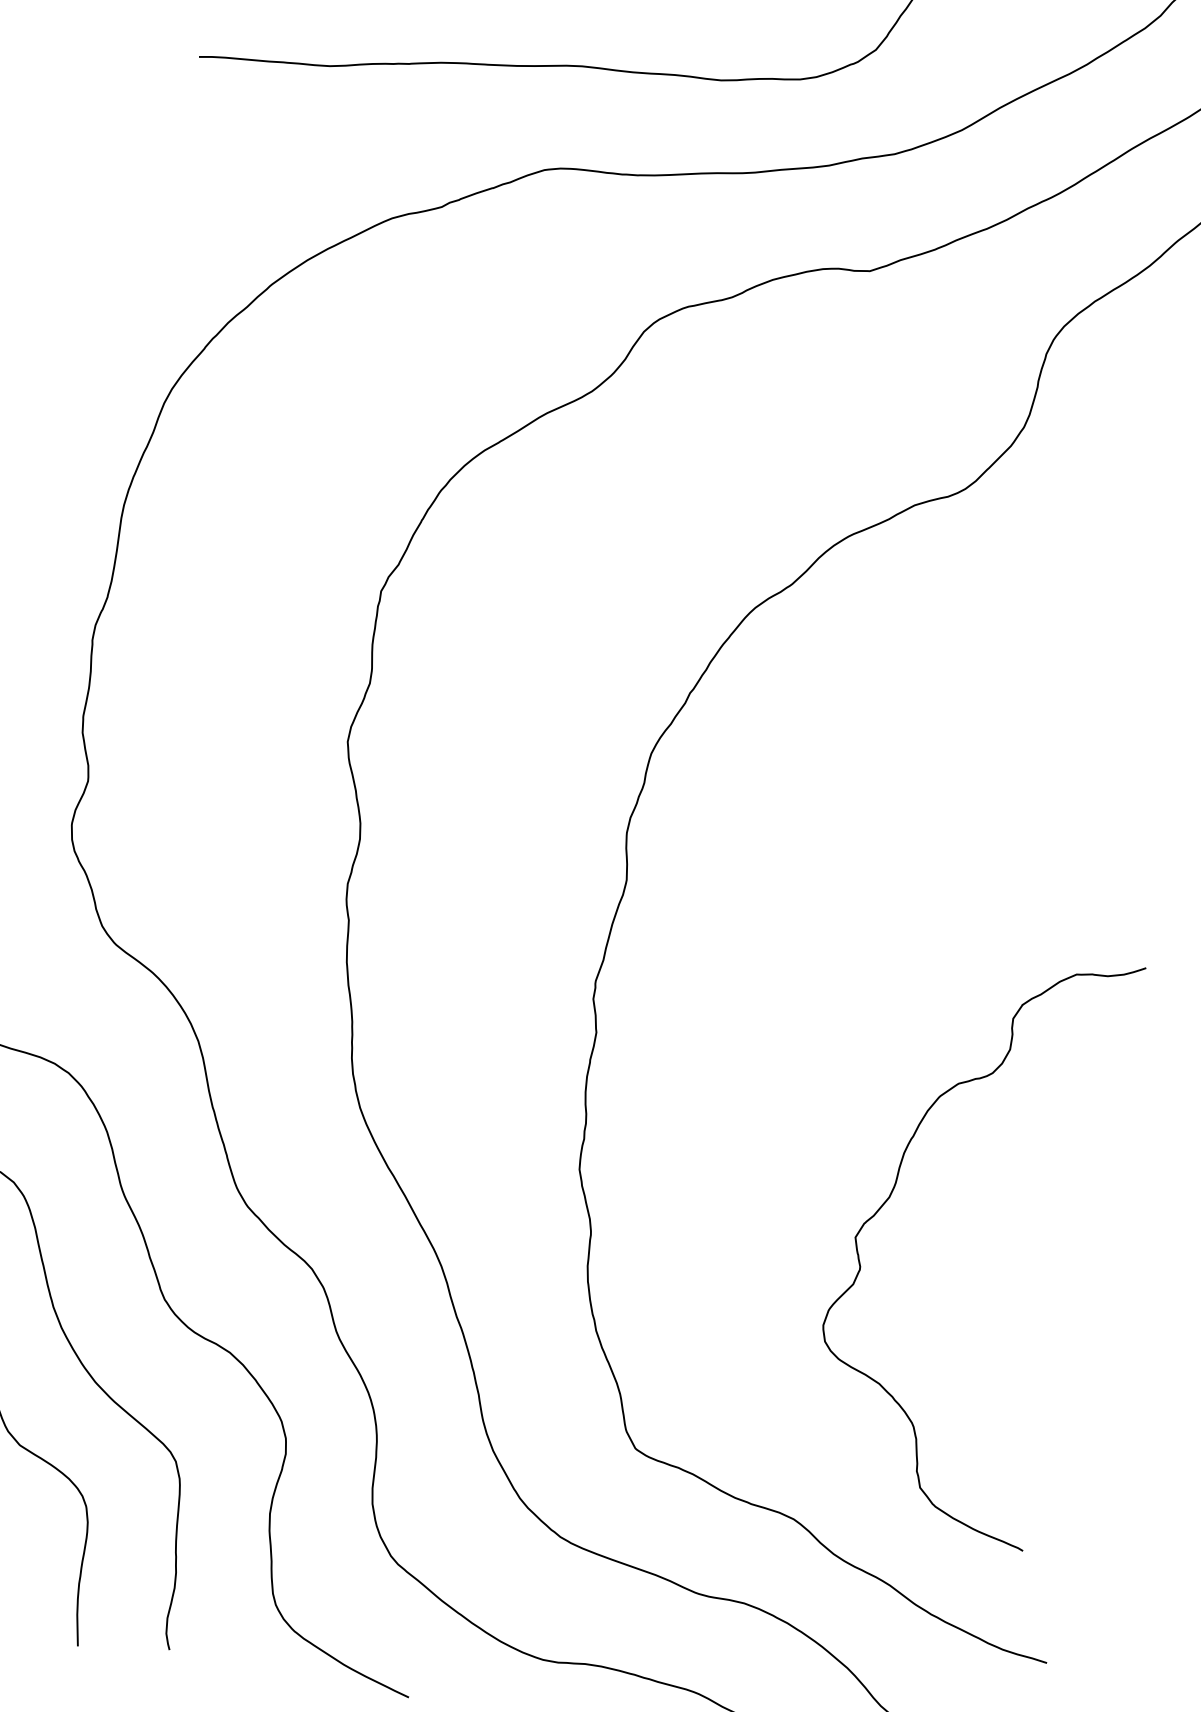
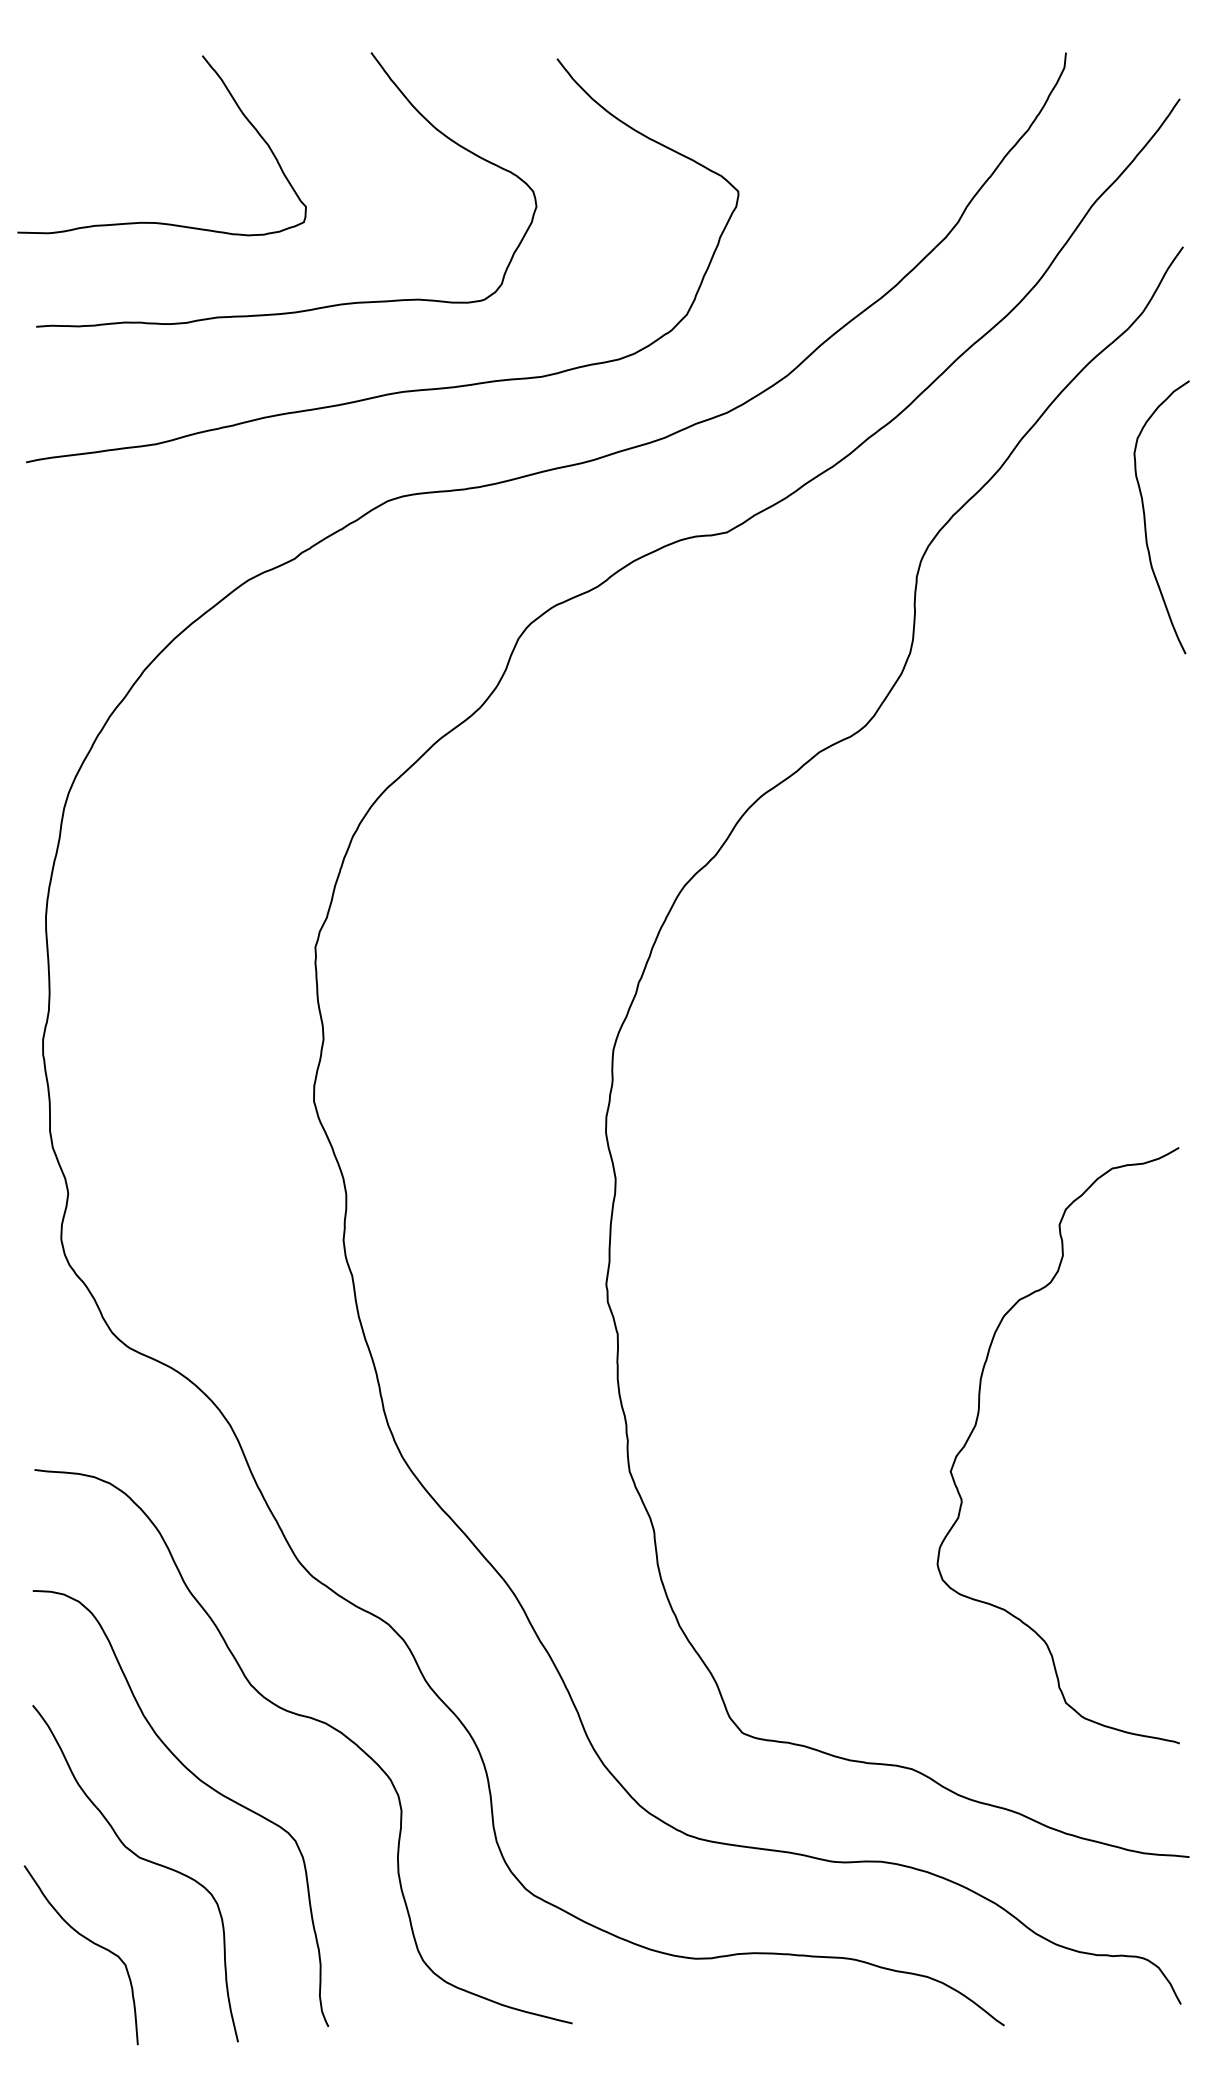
curve: (891, 1194) -> (977, 1422), moved

